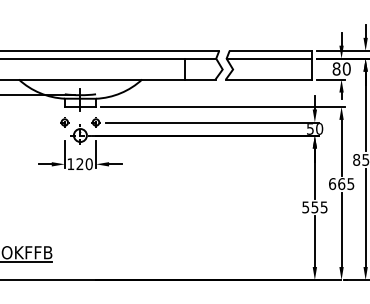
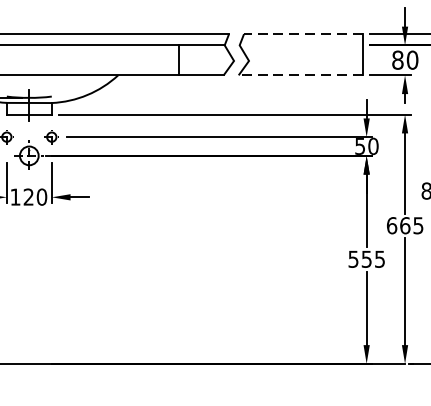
line: (270, 50) -> (302, 33), solid -> dashed
line: (269, 58) -> (301, 45), removed
line: (268, 79) -> (299, 75), solid -> dashed

